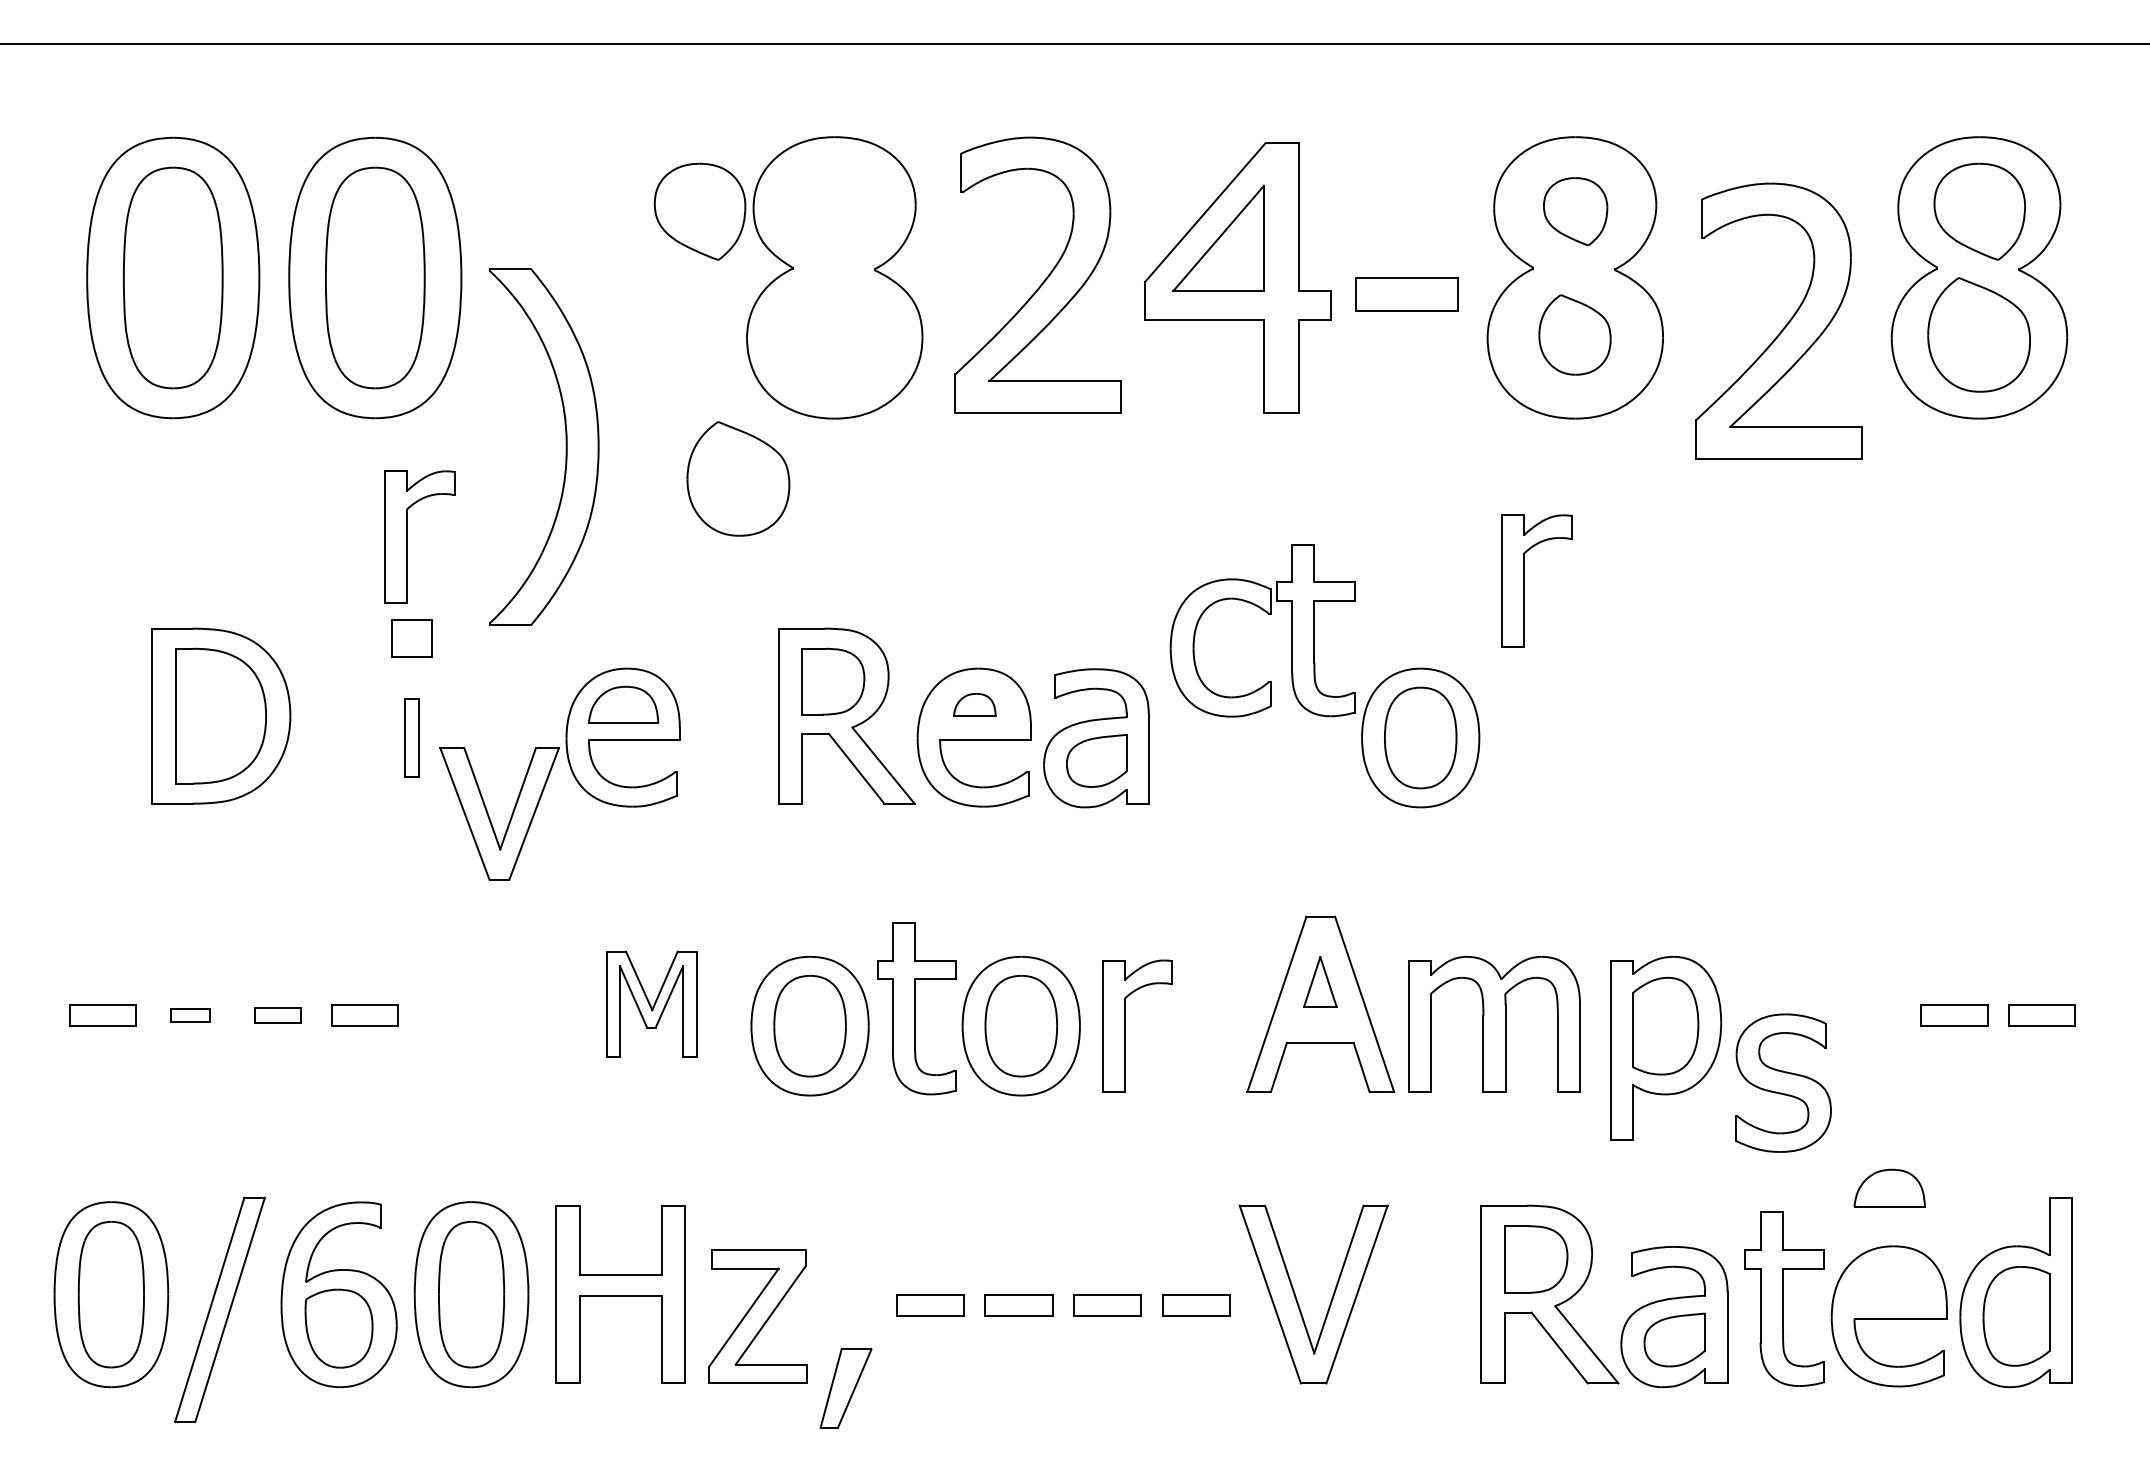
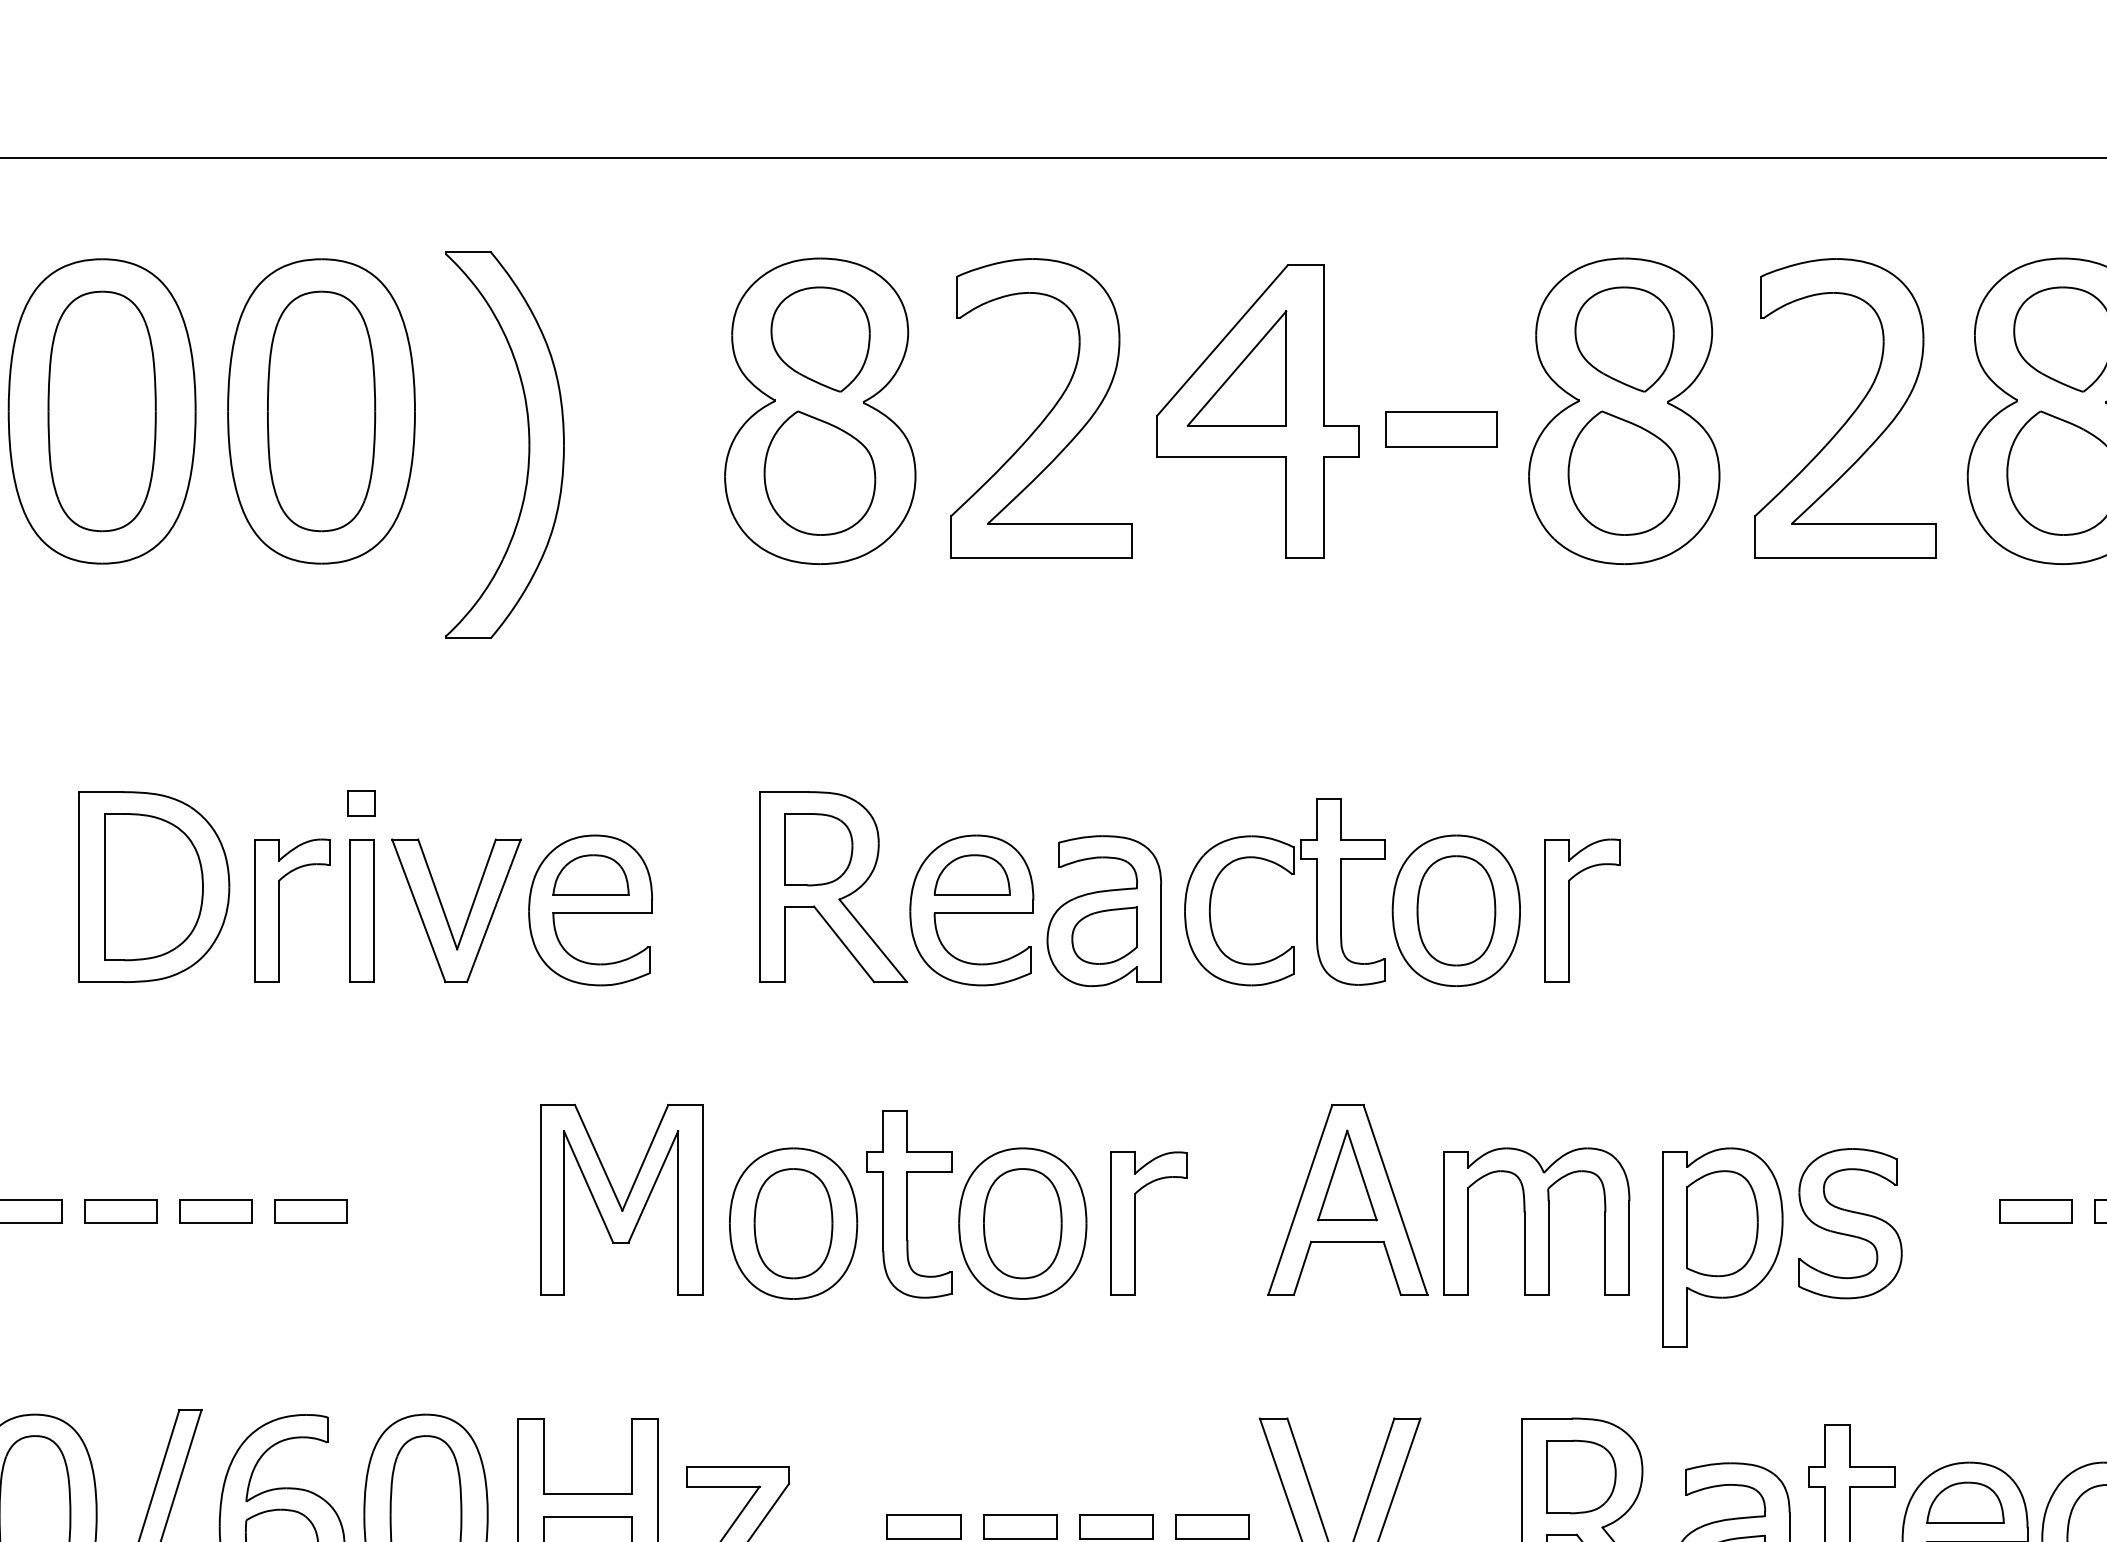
part: (699, 211) -> (820, 339), moved
part: (1575, 211) -> (1624, 339), size x1.43
part: (1784, 326) -> (1851, 414), moved
part: (1574, 334) -> (1623, 472), size x1.43
part: (565, 446) -> (527, 444), moved
part: (738, 478) -> (820, 472), moved
part: (407, 536) -> (279, 910), moved
part: (1524, 580) -> (1569, 910), moved
part: (1268, 614) -> (1291, 874), moved
part: (412, 639) -> (361, 803), size x0.62
part: (974, 704) -> (972, 874), size x1.67
part: (411, 737) -> (360, 910), size x1.67
part: (489, 815) -> (445, 912), moved
part: (1320, 981) -> (1347, 1175), size x1.67
part: (651, 1003) -> (621, 1199), size x1.67
part: (190, 1015) -> (120, 1212), size x1.67
part: (277, 1015) -> (215, 1212), size x1.43
part: (1783, 1082) -> (1850, 1222), moved
part: (1889, 1187) -> (1965, 1501), moved

